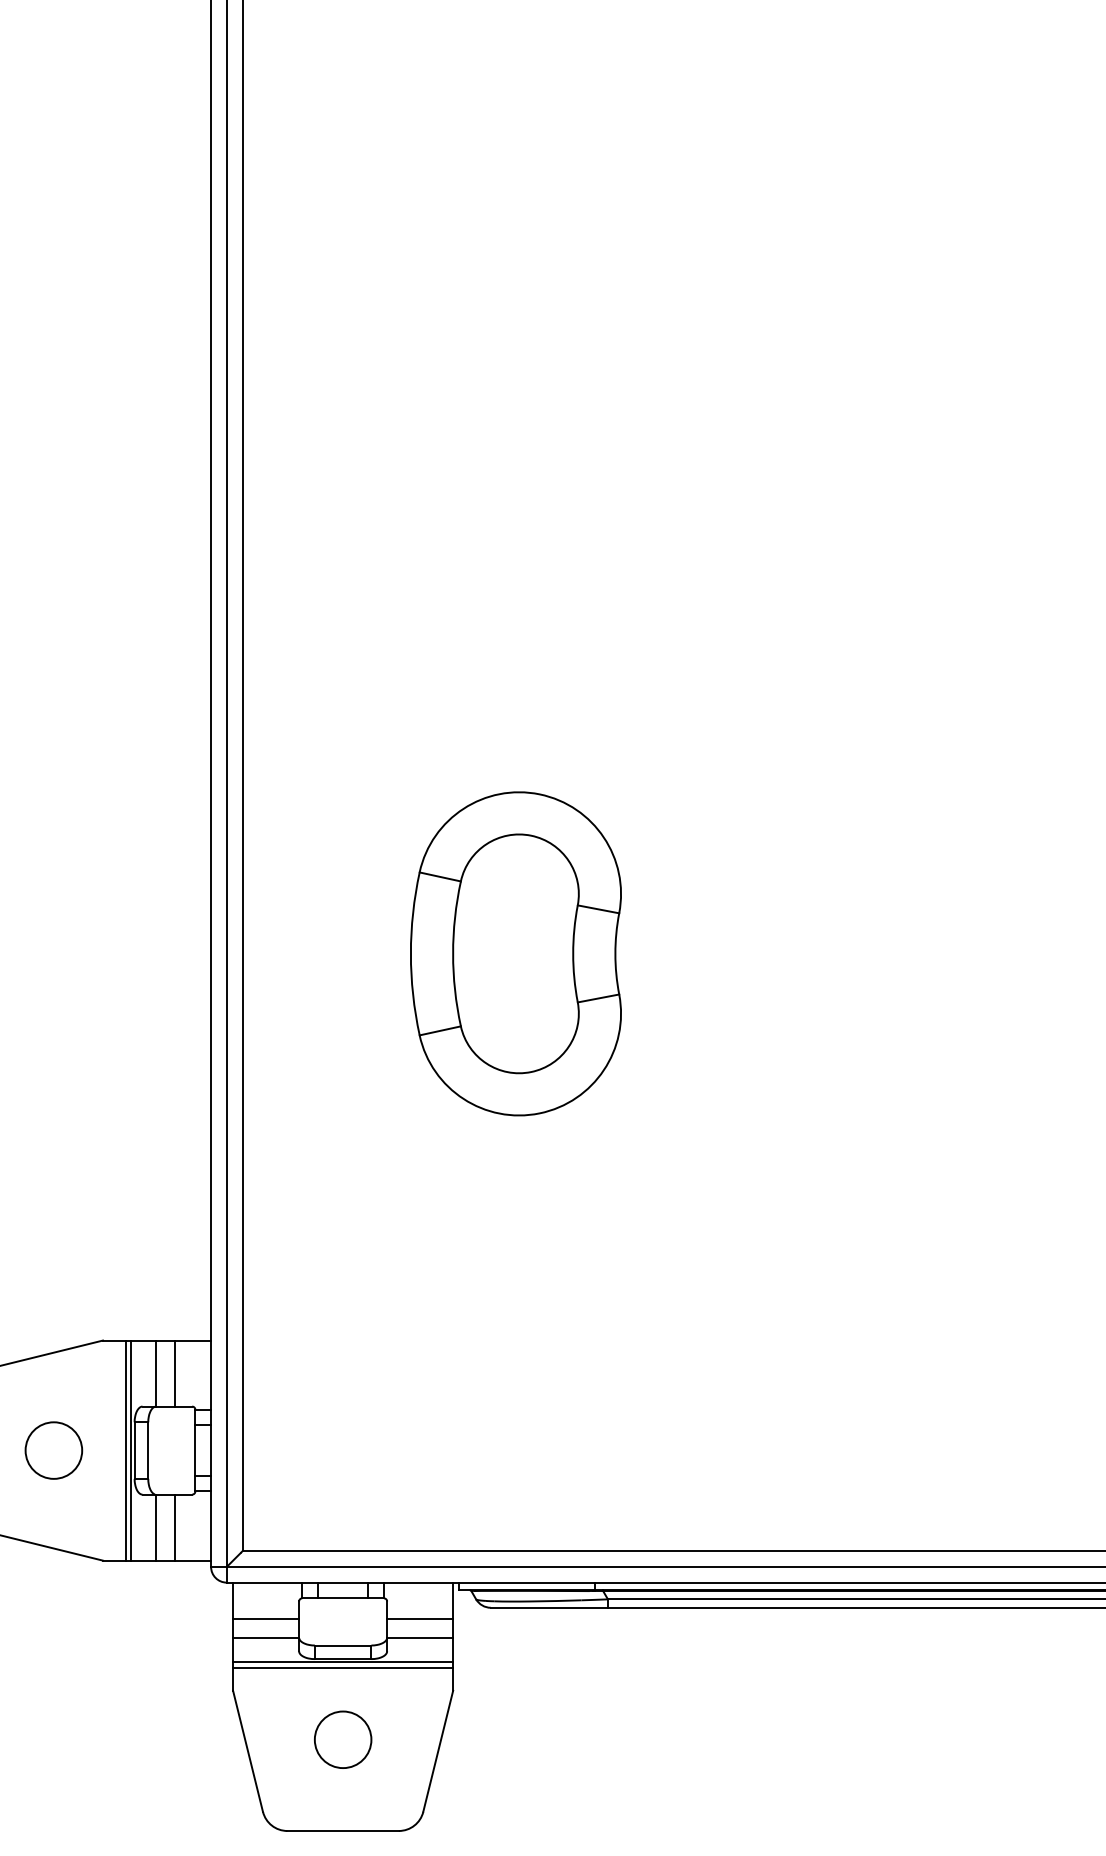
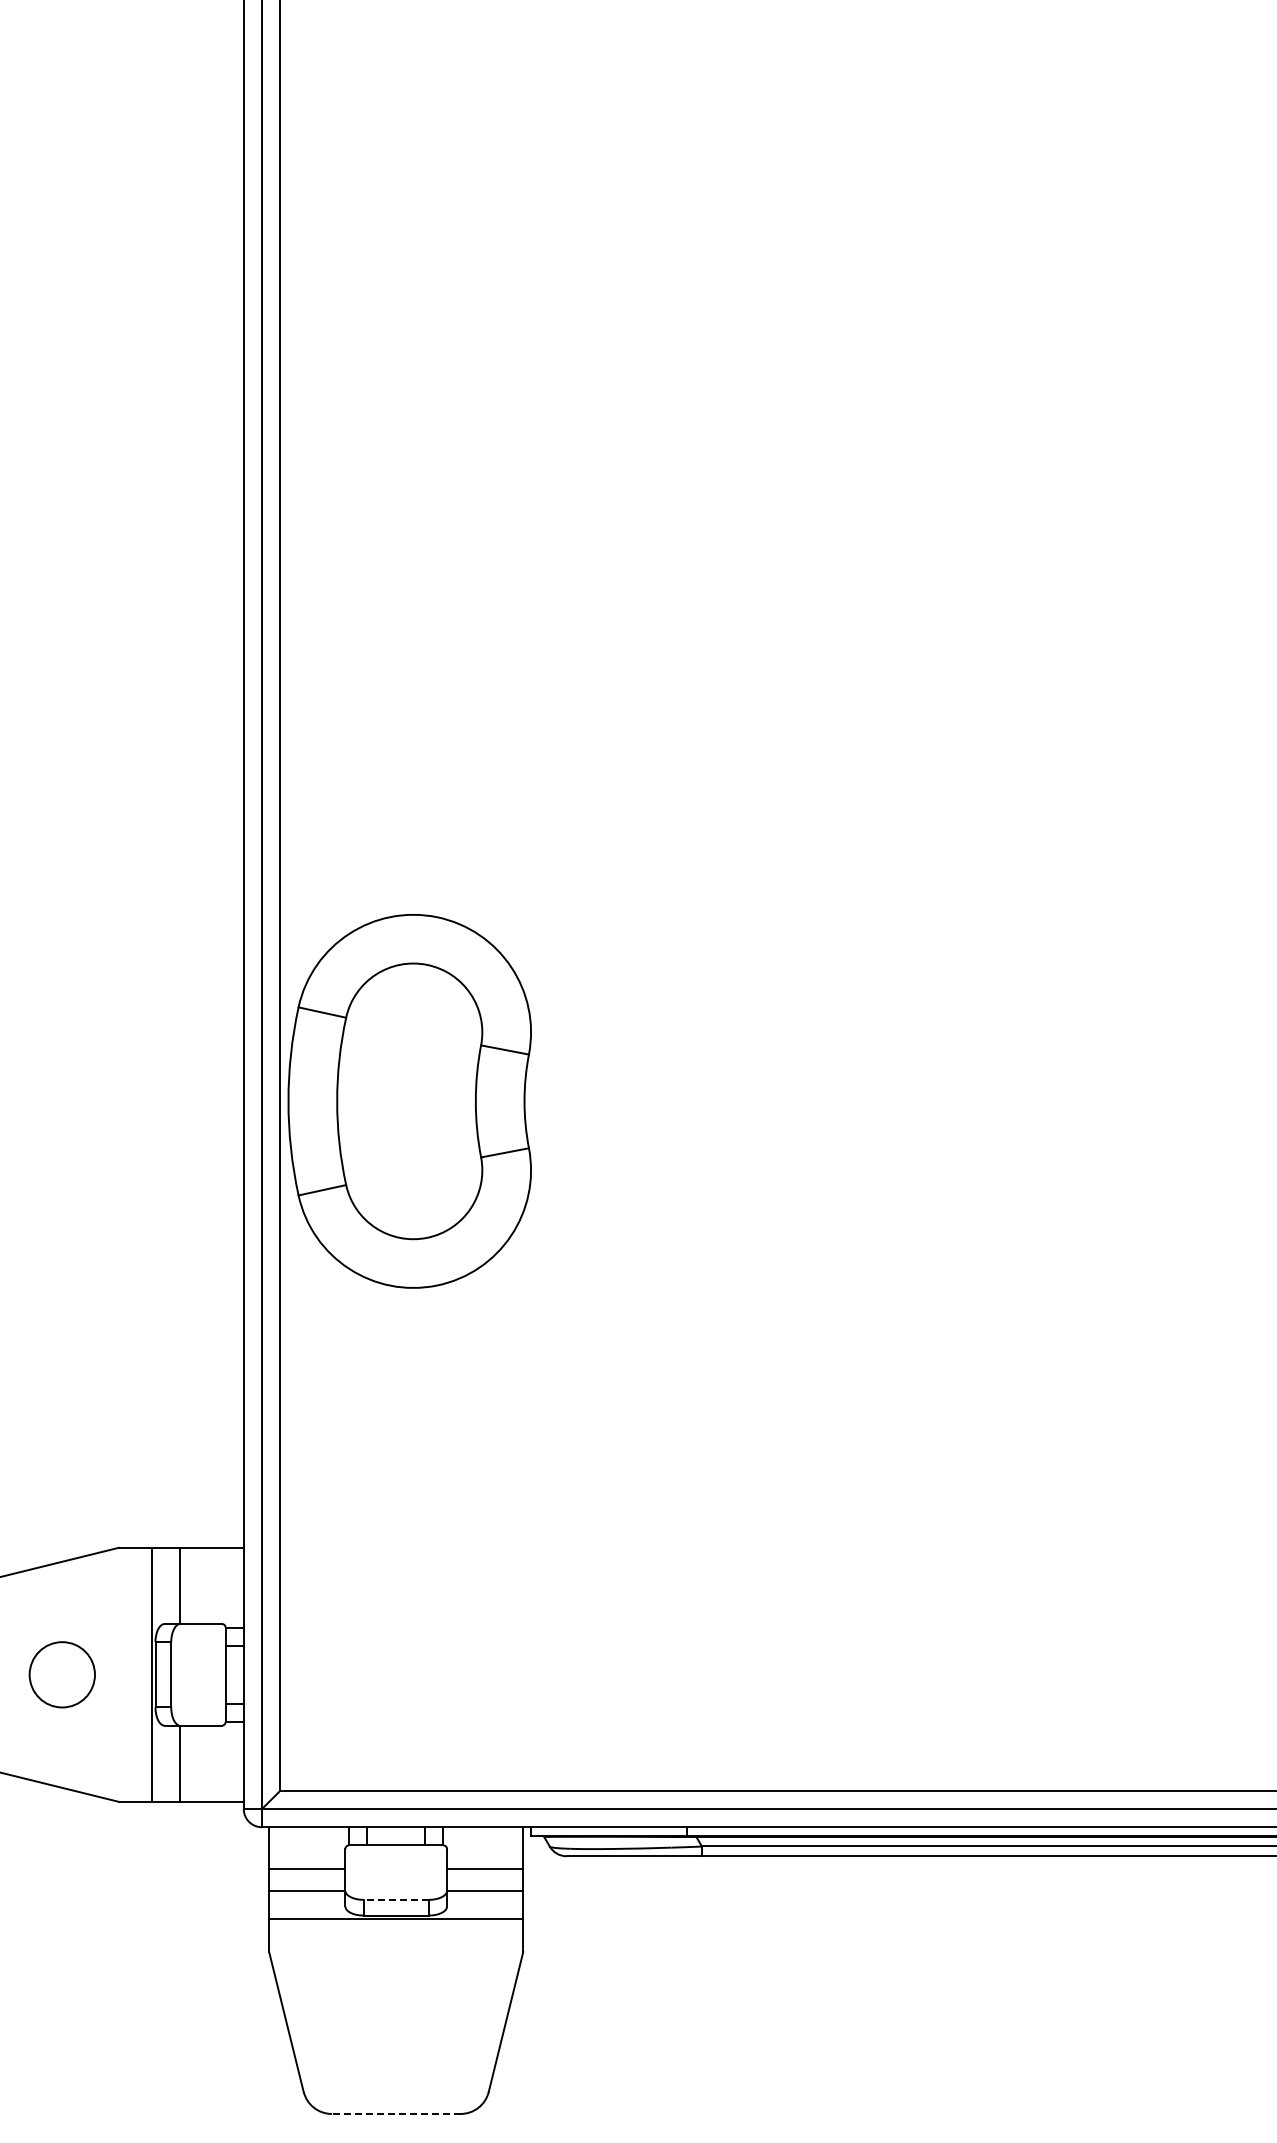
part: (515, 953) -> (409, 1101), moved
line: (175, 1373) -> (202, 1585), removed
line: (125, 1450) -> (145, 1674), removed
line: (175, 1527) -> (202, 1763), removed
line: (343, 1645) -> (396, 1899), solid -> dashed
line: (343, 1667) -> (396, 1925), removed
circle: (342, 1739) -> (395, 2008), removed
line: (342, 1830) -> (395, 2113), solid -> dashed

